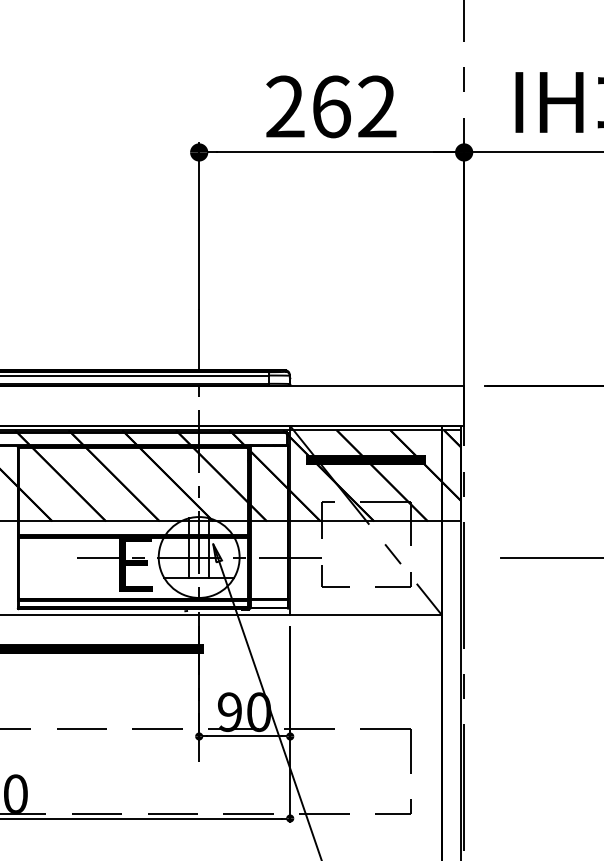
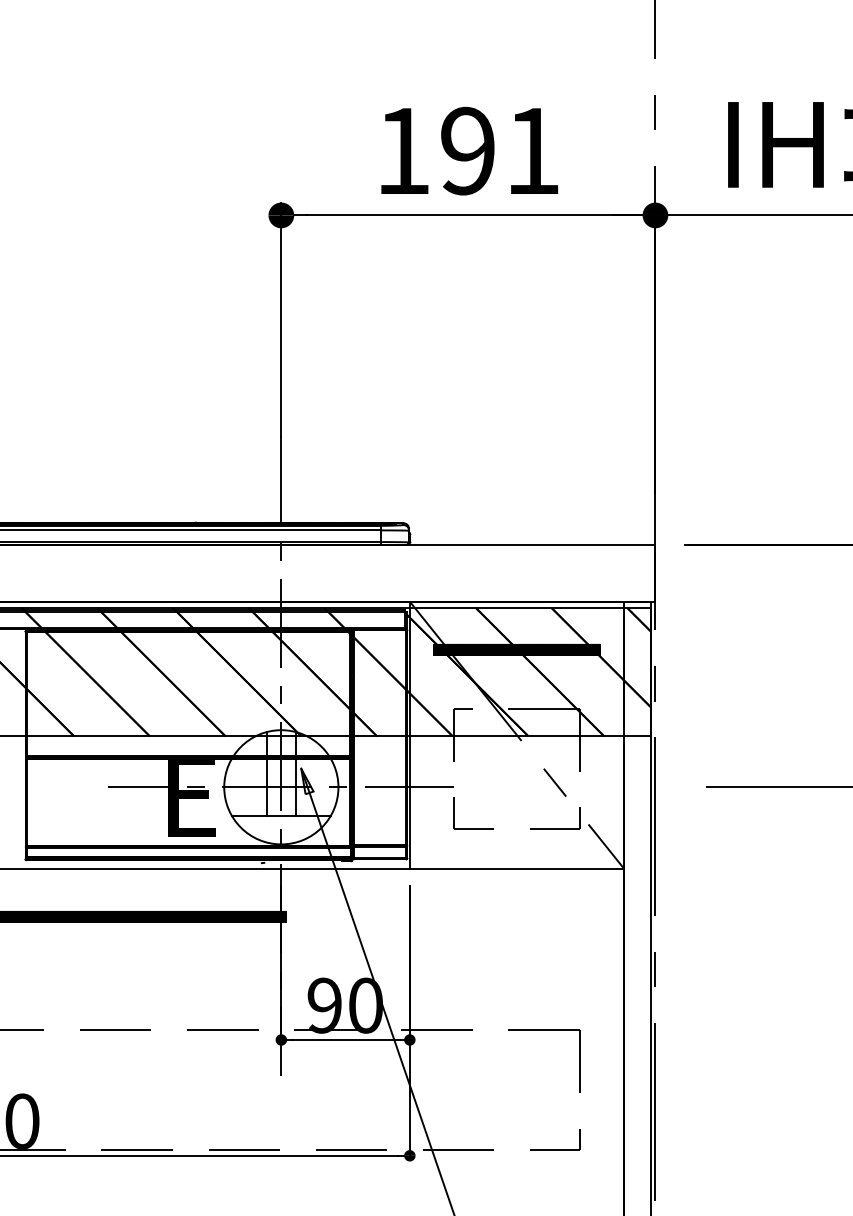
text: (331, 106) -> (468, 150), 262 -> 191

